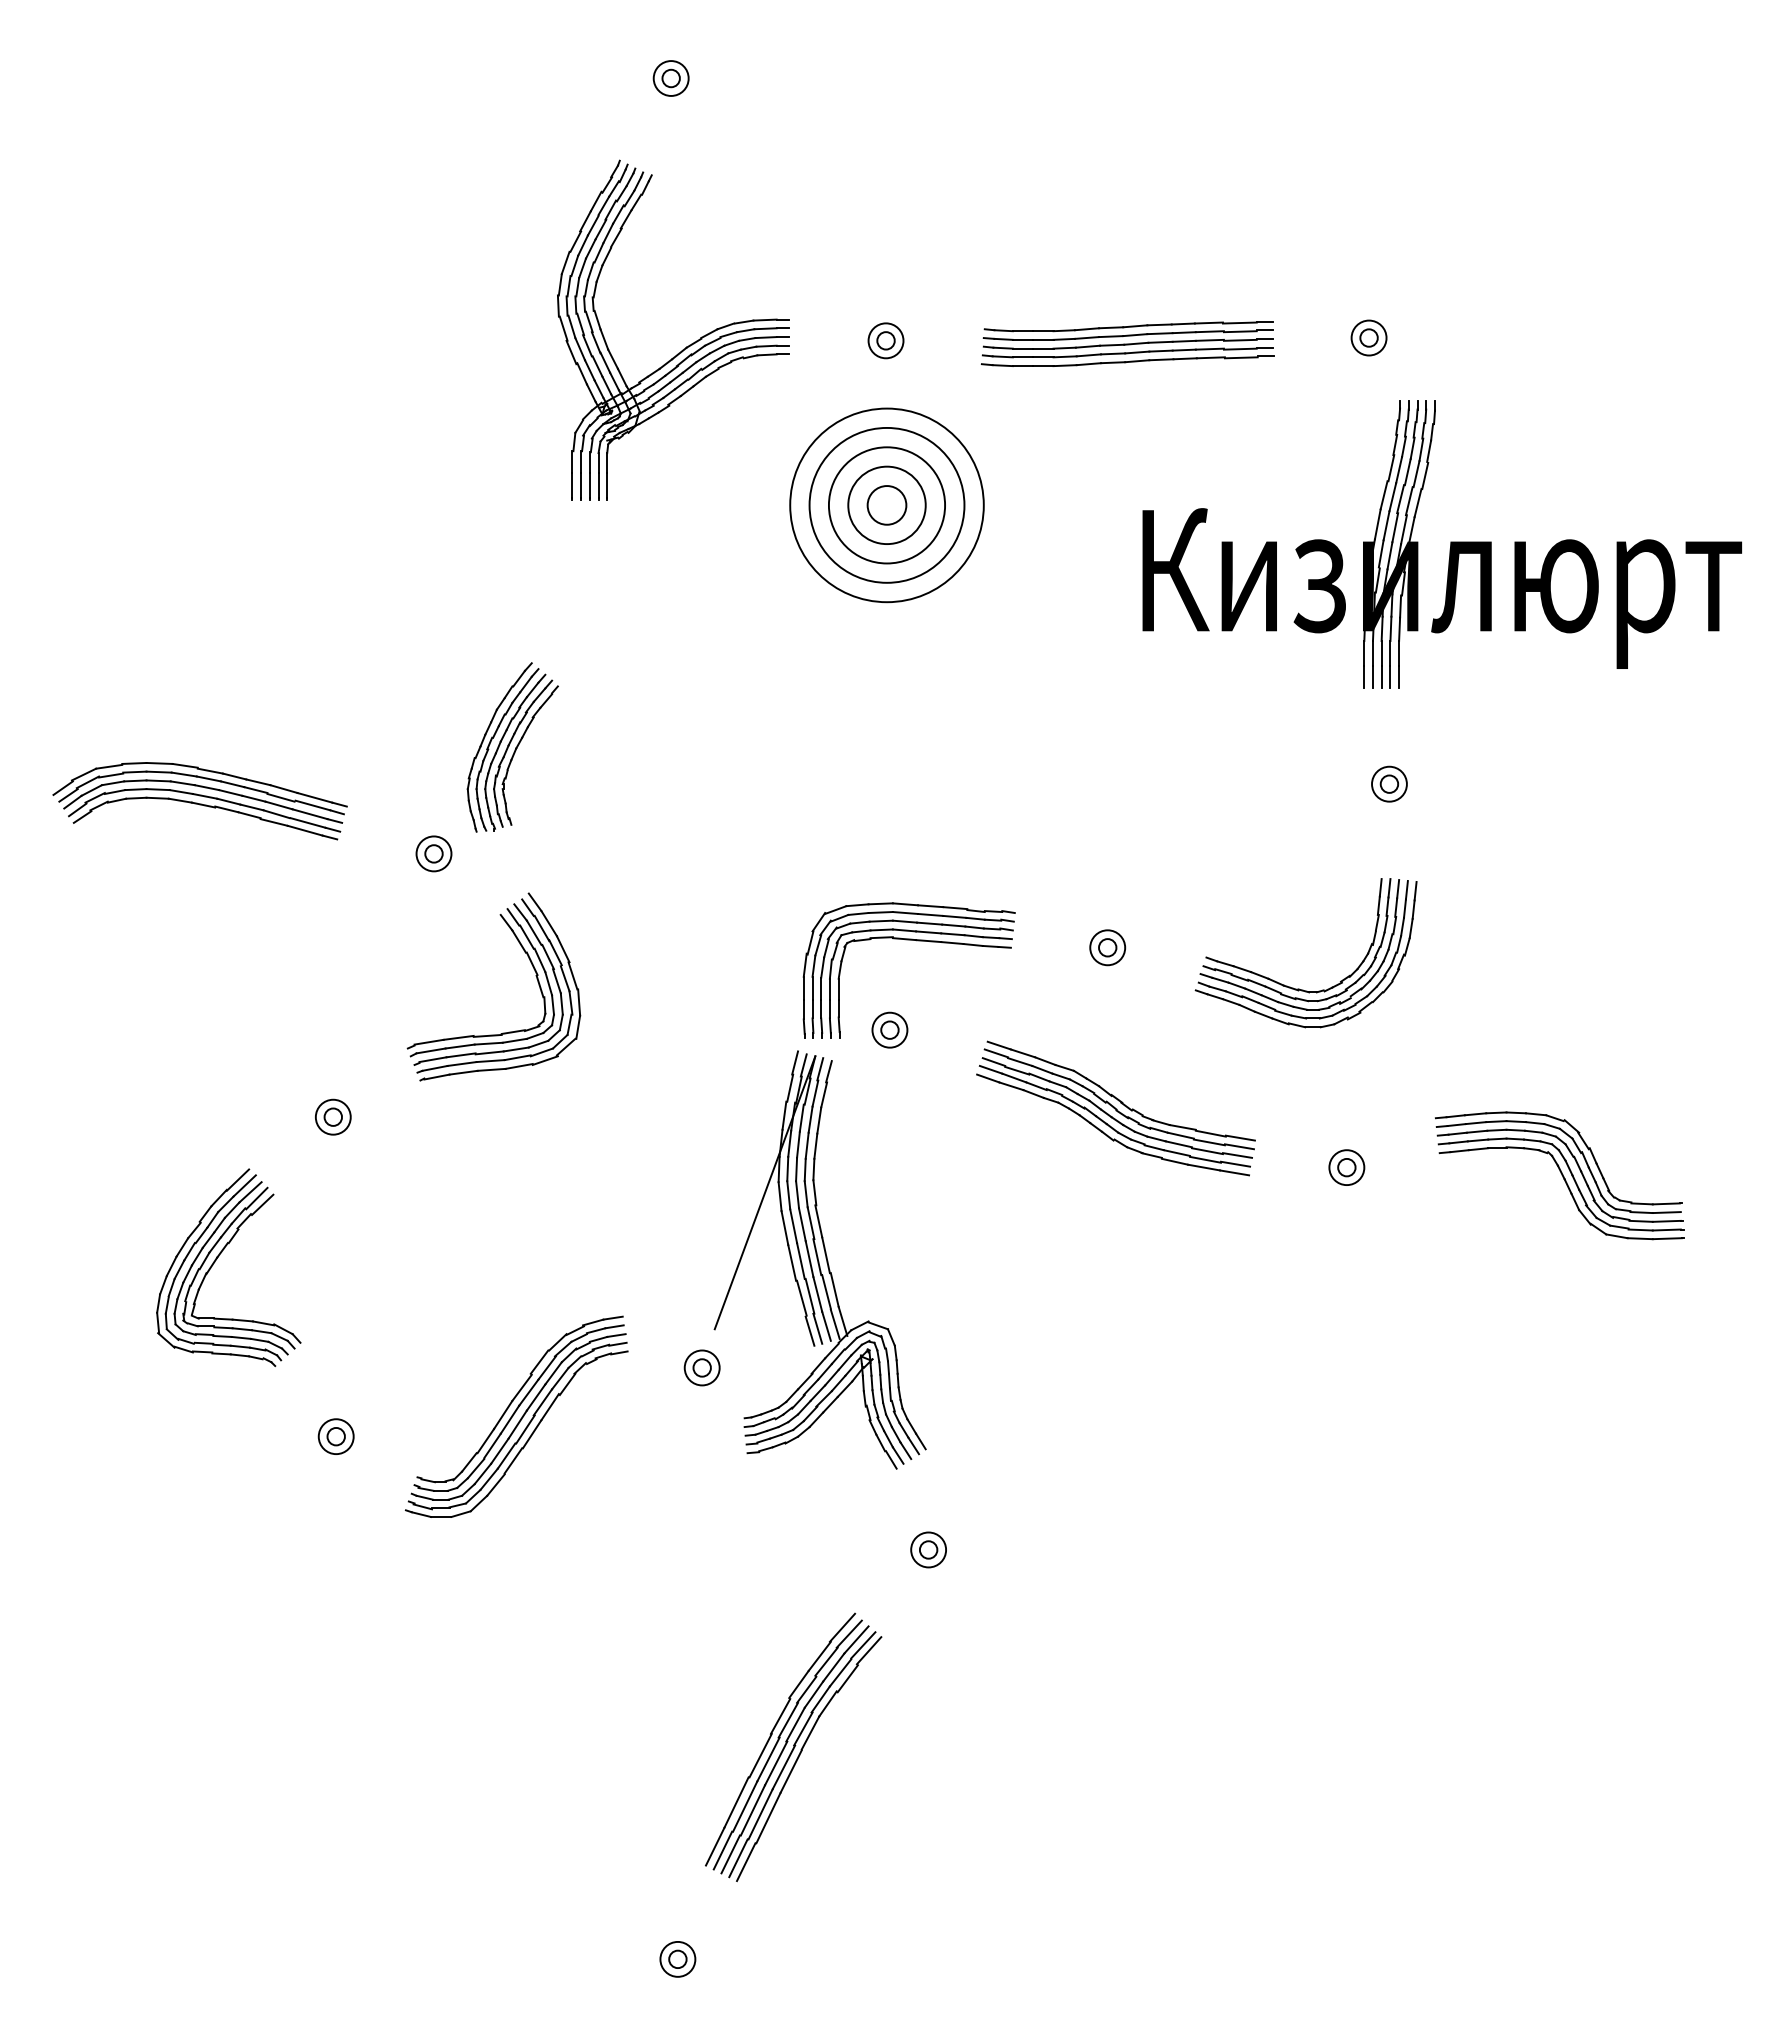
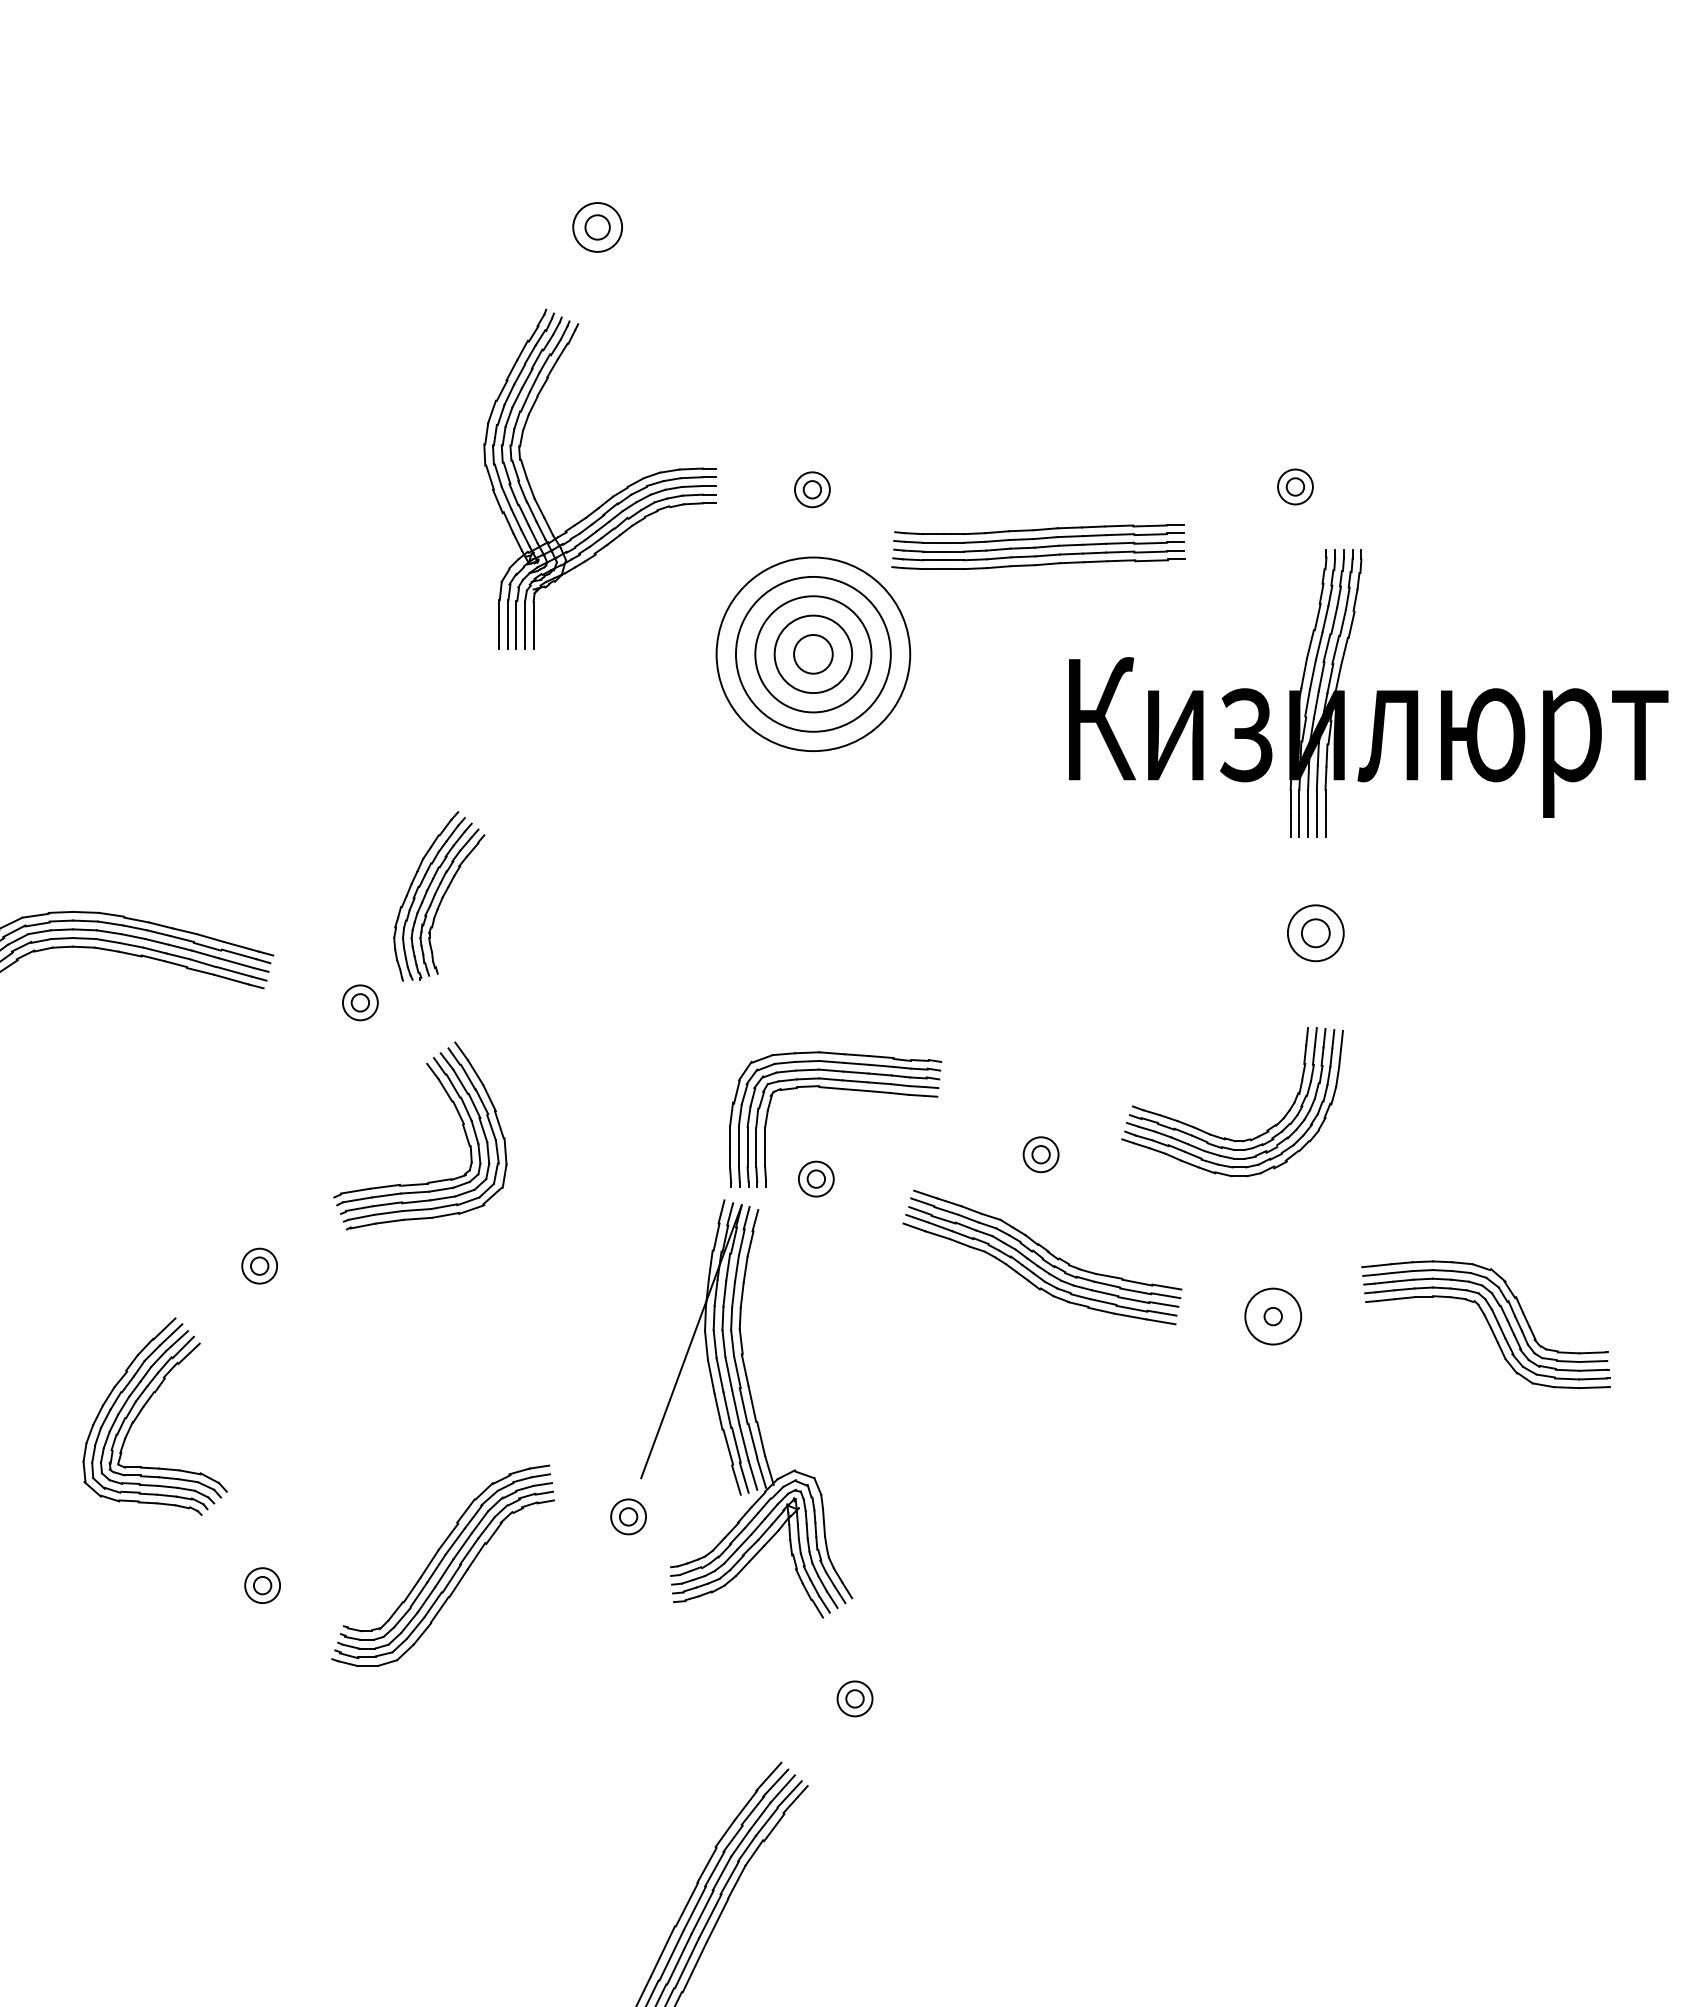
part: (670, 78) -> (596, 227), size x1.4
part: (1127, 343) -> (1037, 546), moved
part: (1389, 783) -> (1315, 932), size x1.6
part: (1107, 947) -> (1040, 1154), moved
circle: (1346, 1167) -> (1272, 1316), size x1.6

